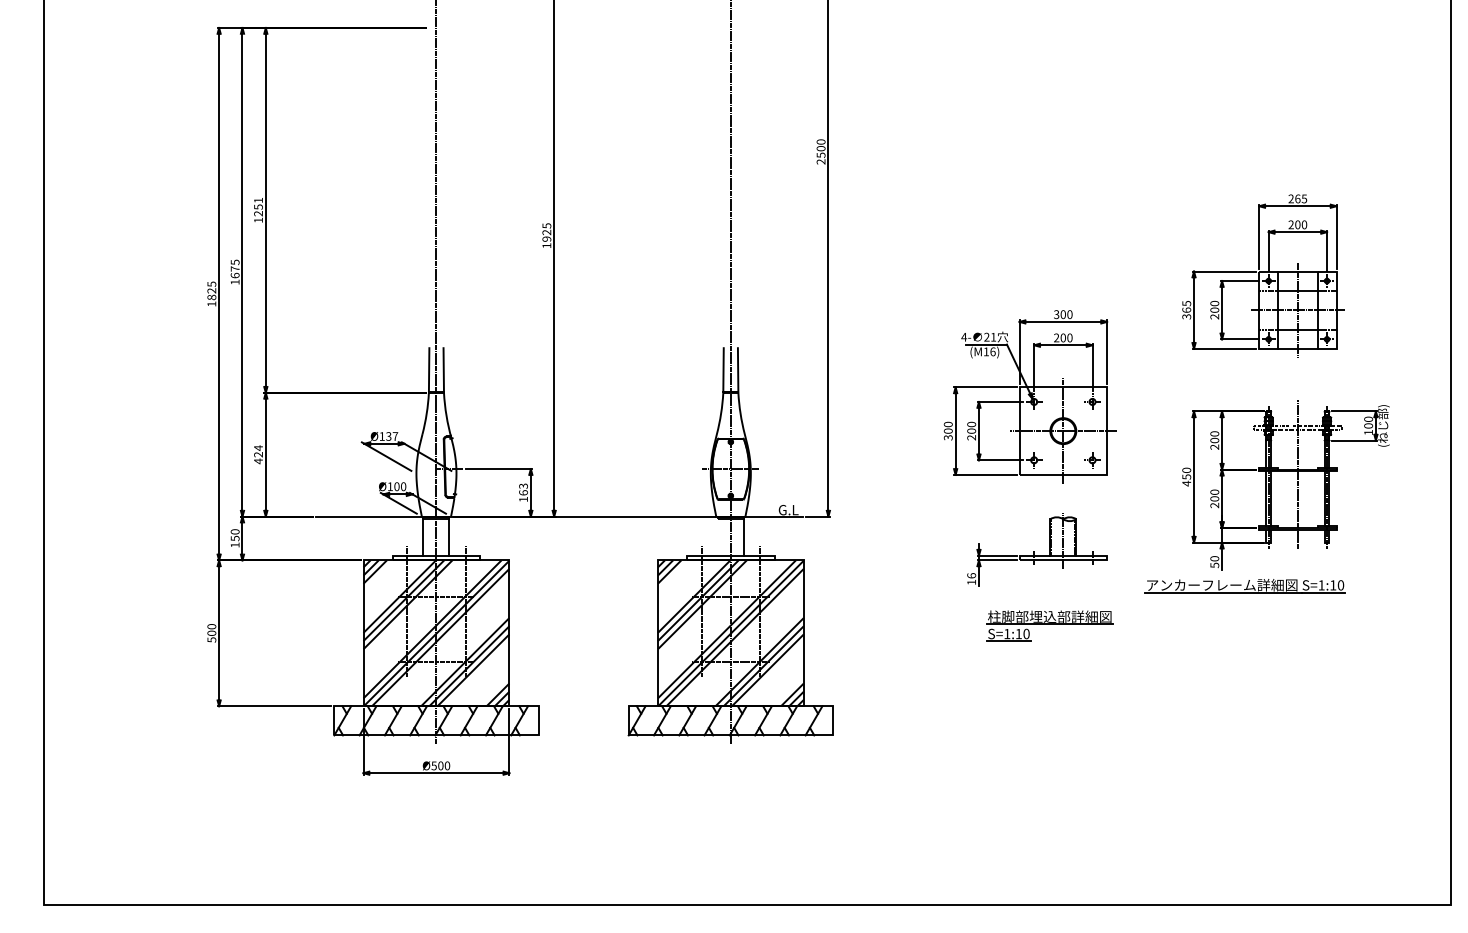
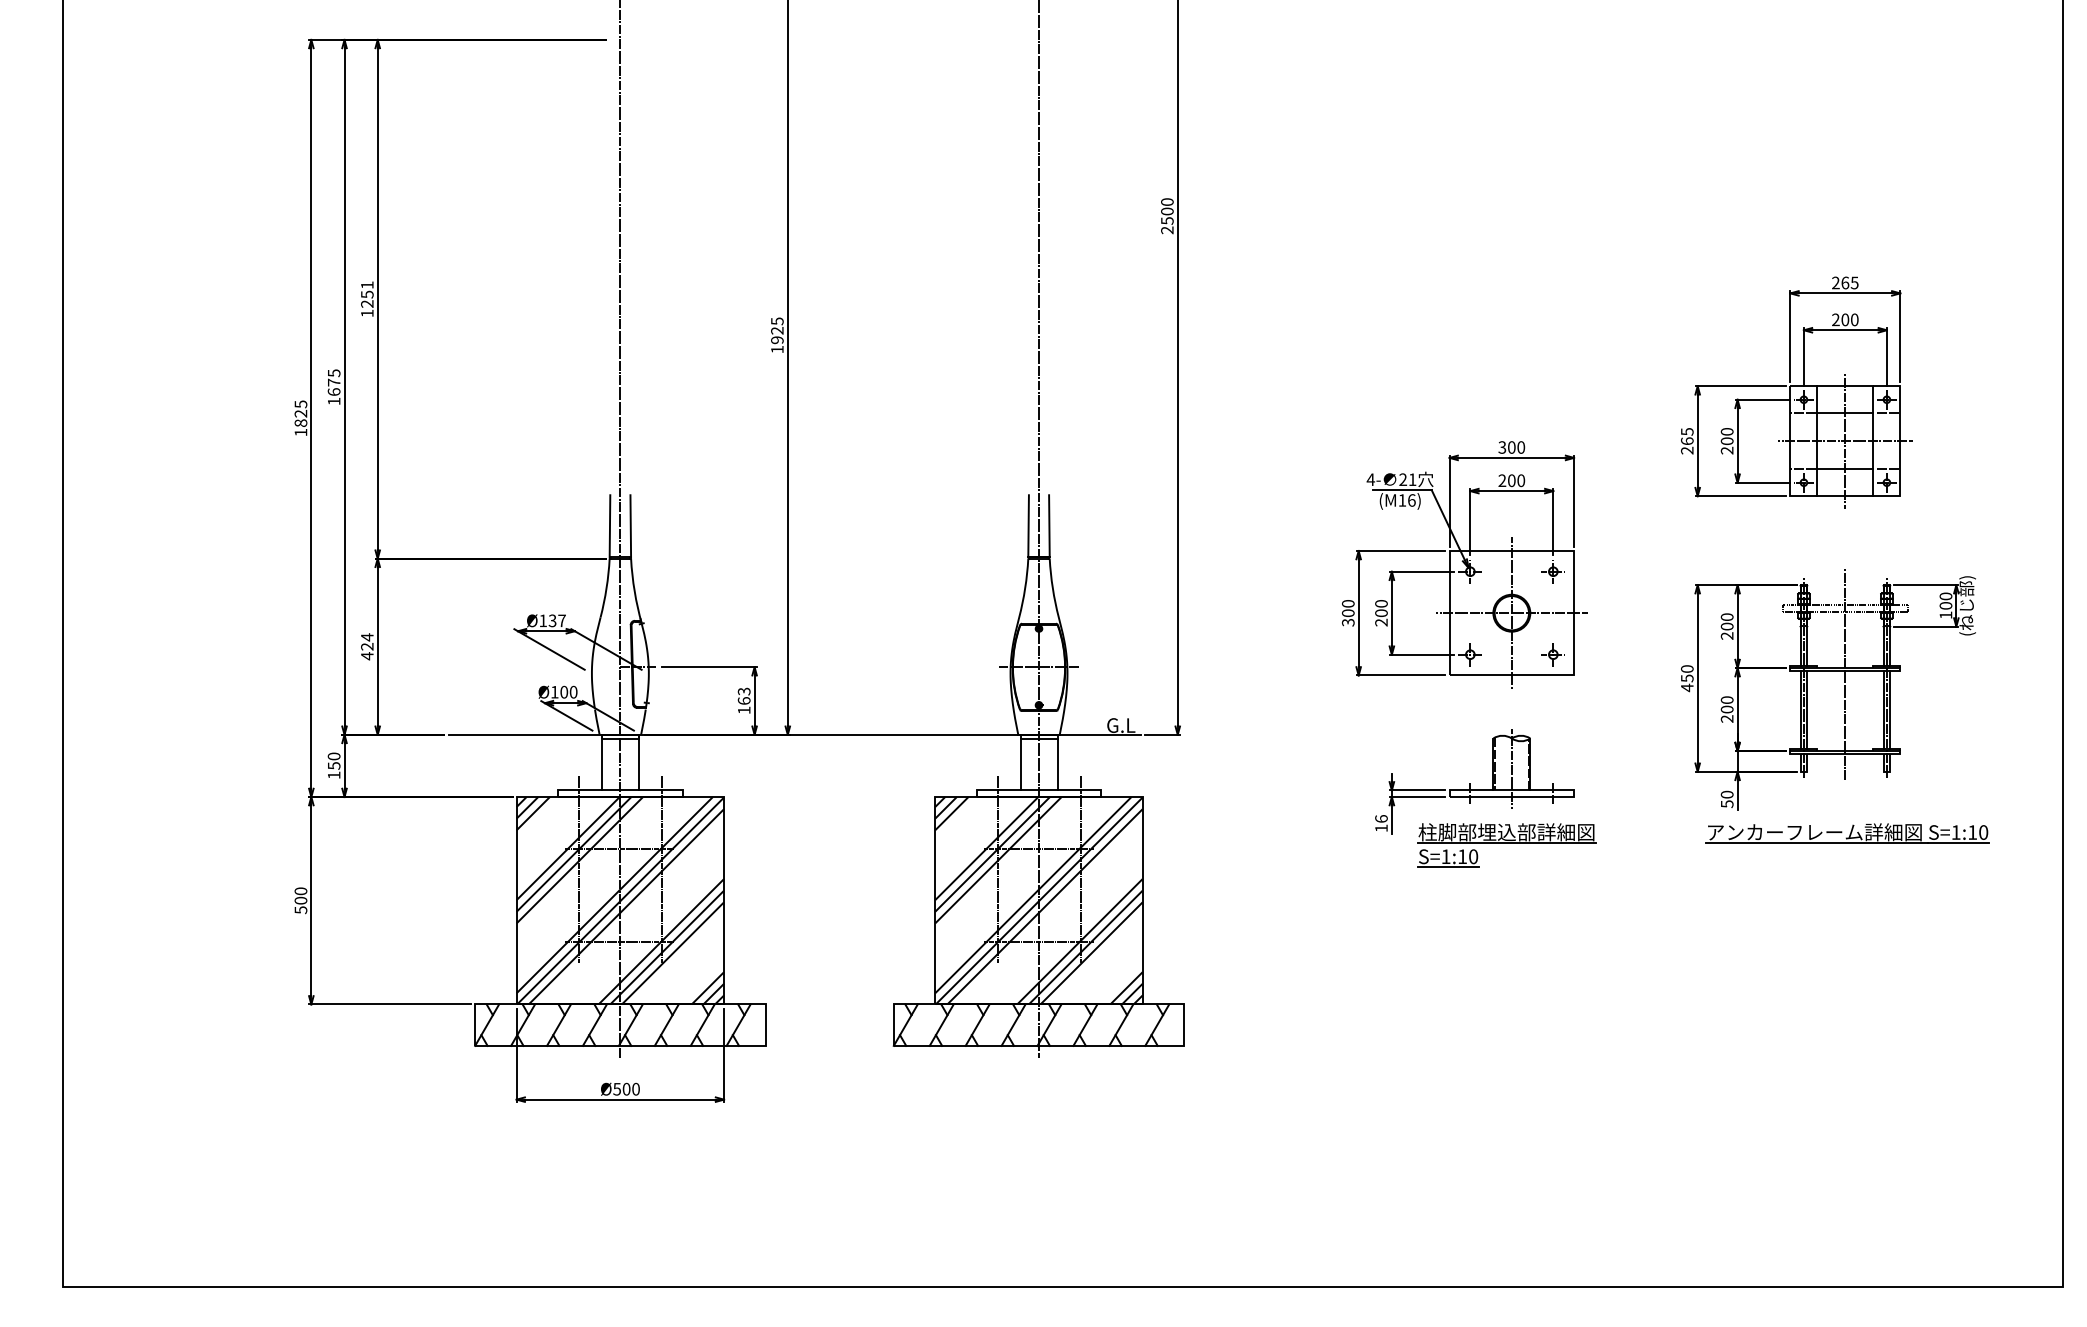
text: (1186, 316) -> (1687, 450), 365 -> 265
line: (717, 537) -> (1020, 764), added
part: (1245, 586) -> (1847, 833), moved
part: (1049, 626) -> (1506, 845), moved

